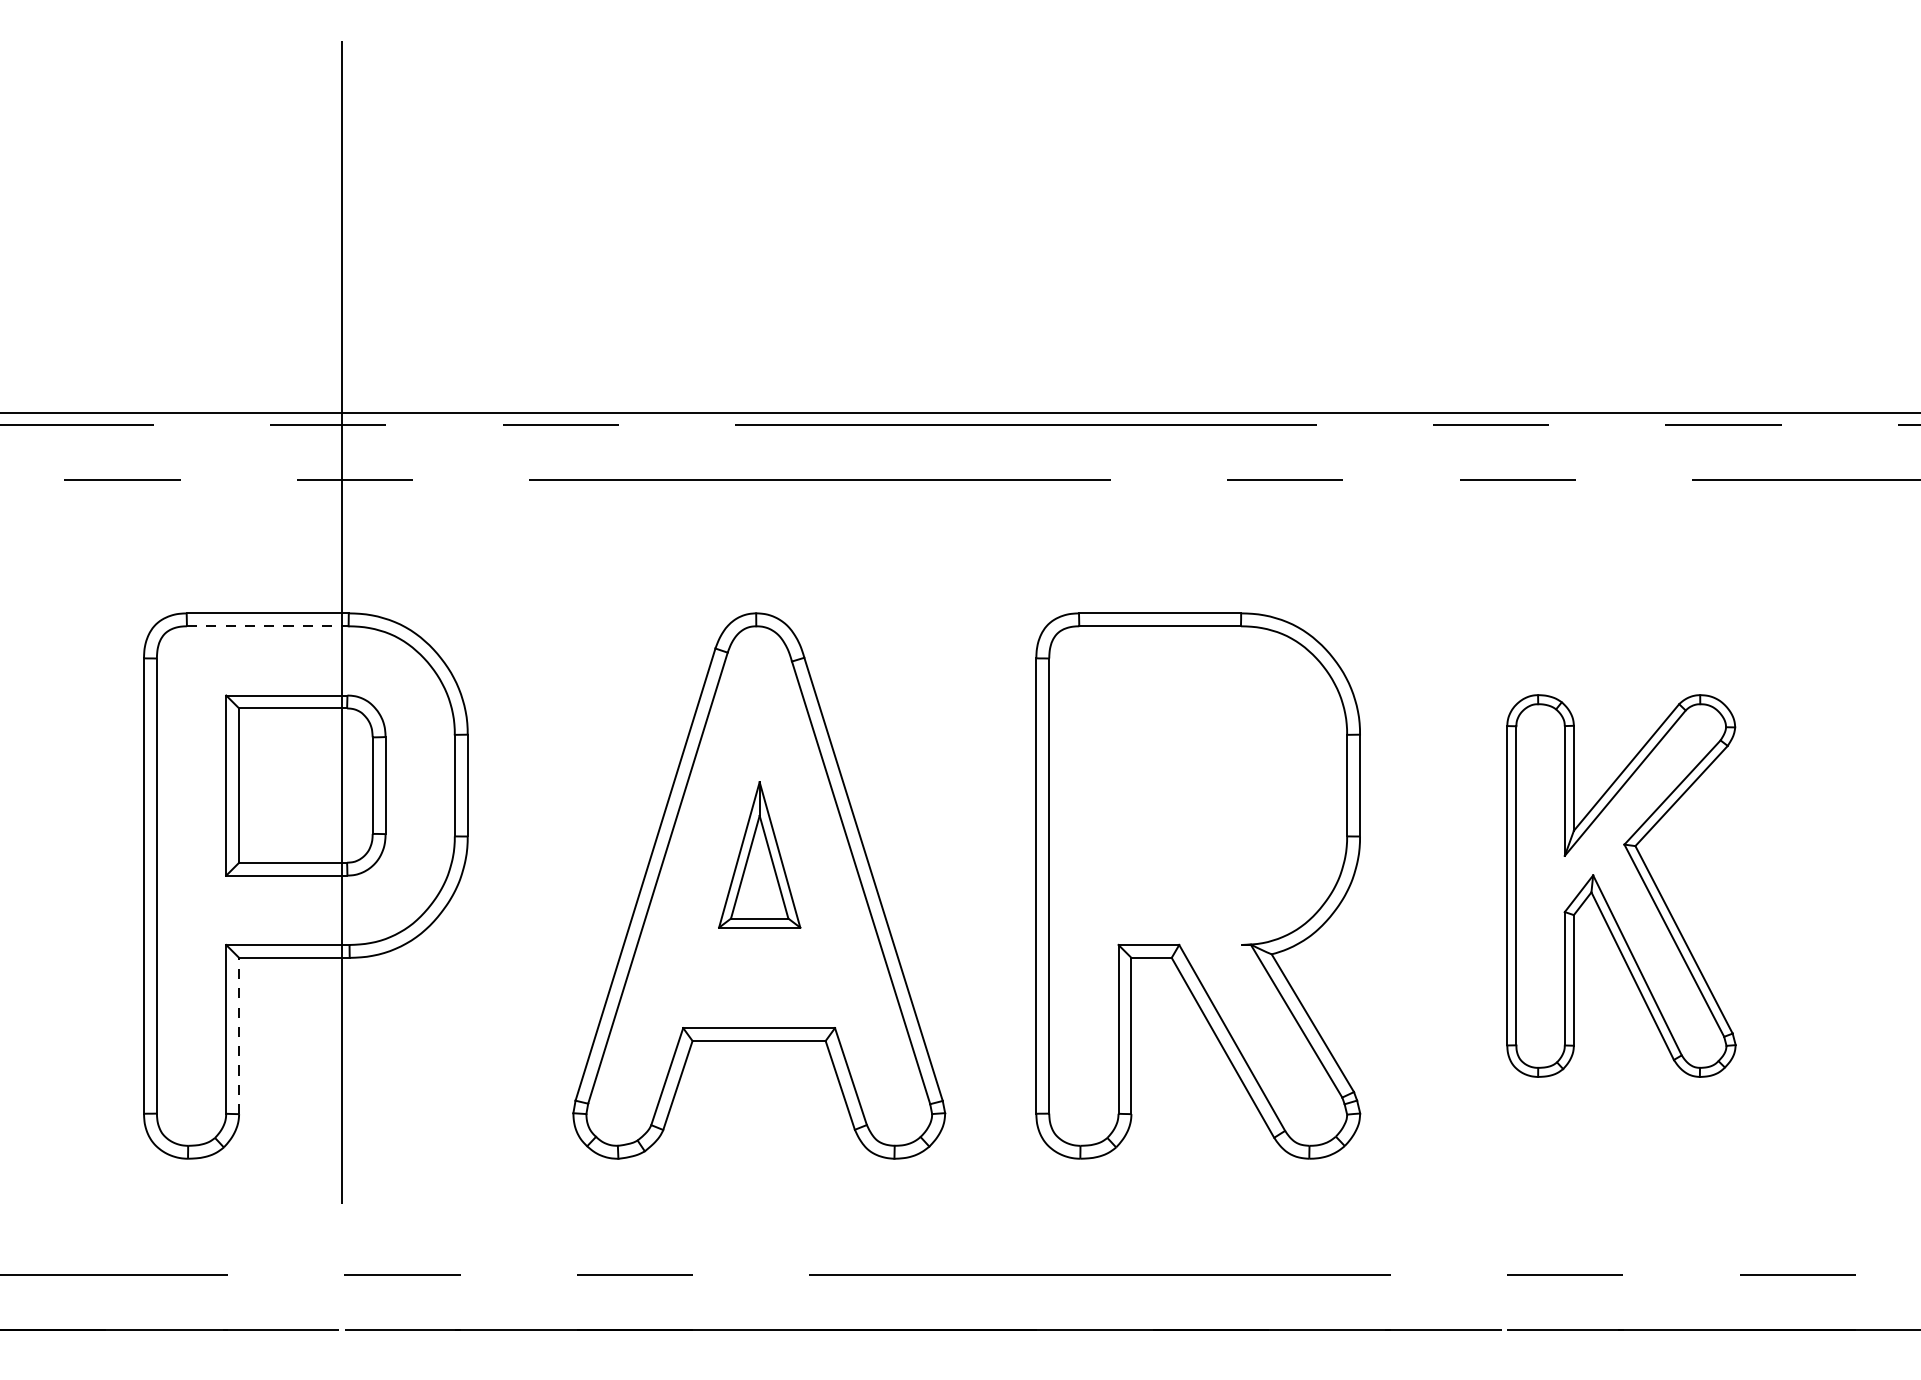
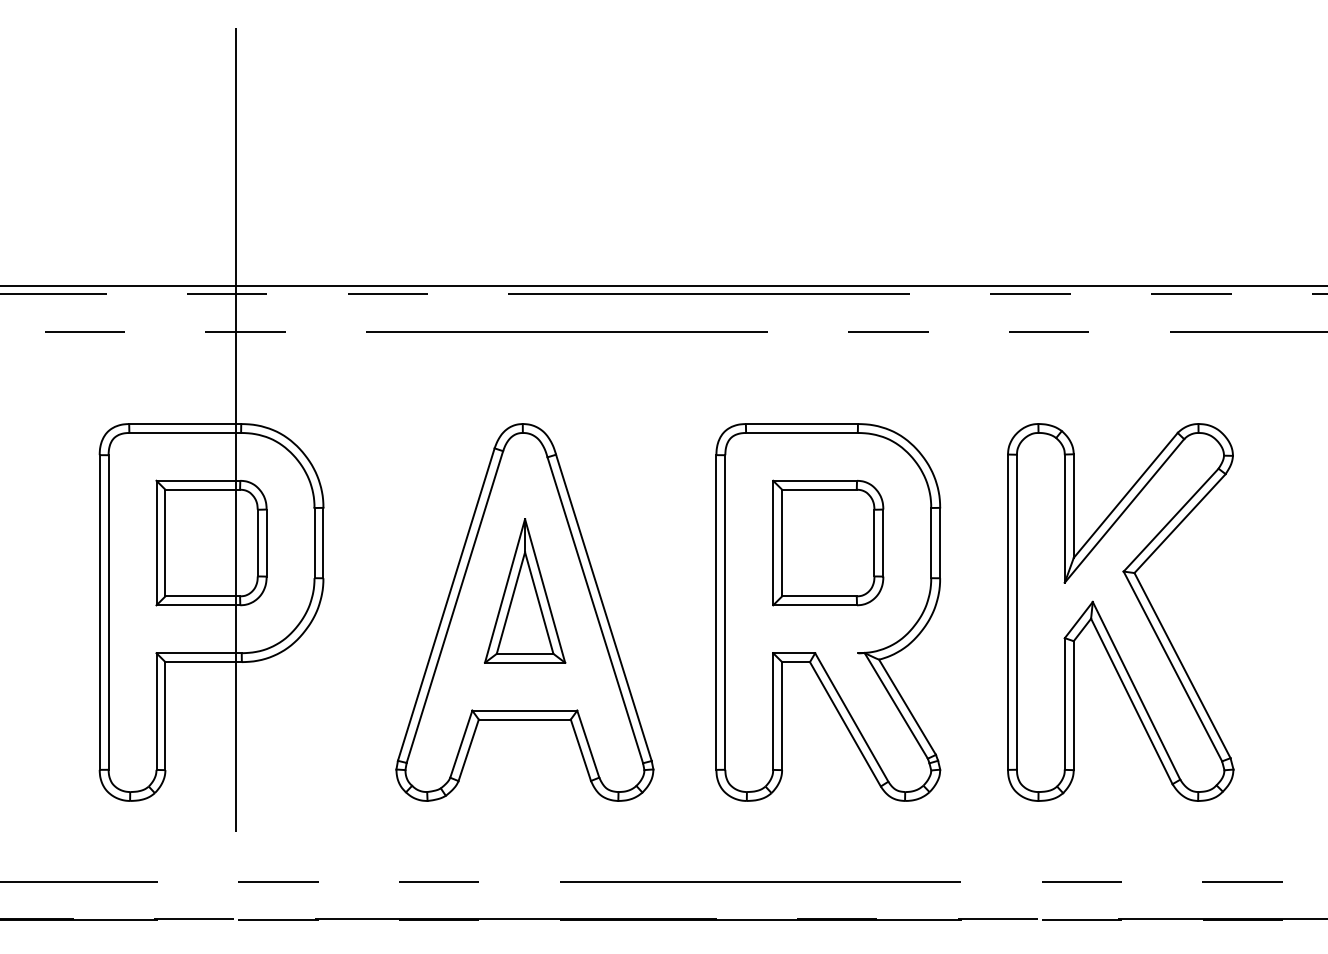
line: (268, 625) -> (185, 432), dashed -> solid
part: (1198, 784) -> (828, 542), added
part: (760, 854) -> (525, 590), size x1.43
part: (1621, 886) -> (1120, 612), size x1.43
line: (239, 1035) -> (165, 715), dashed -> solid

